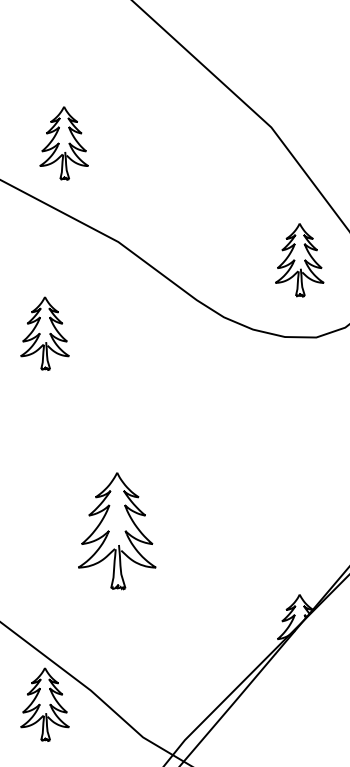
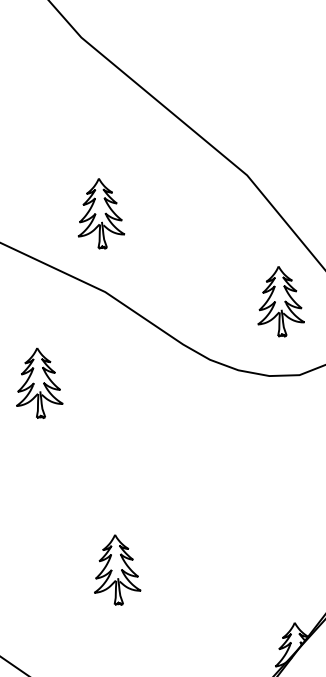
part: (63, 143) -> (99, 213), moved
part: (116, 531) -> (116, 570), size x0.62

